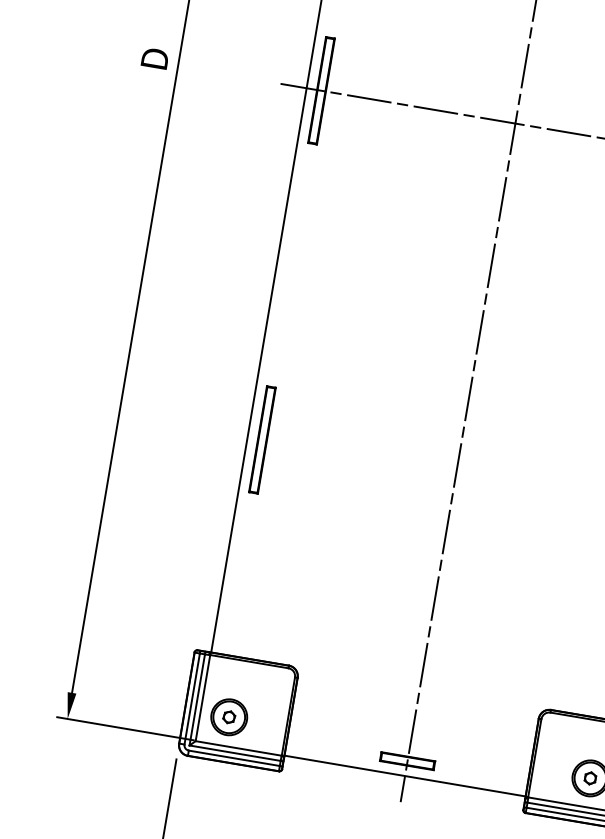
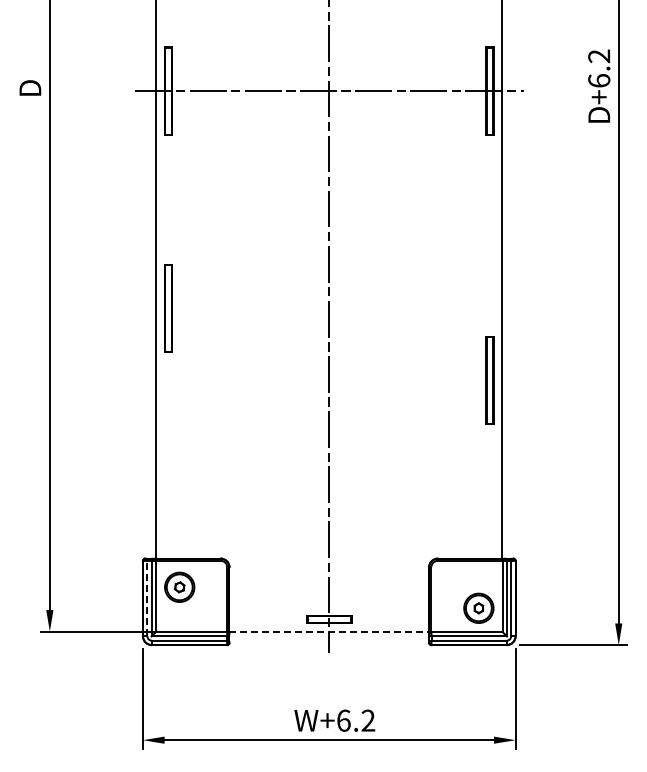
part: (262, 439) -> (168, 308), moved
line: (192, 698) -> (147, 598), solid -> dashed
part: (229, 716) -> (179, 586), moved
line: (405, 775) -> (329, 631), solid -> dashed

